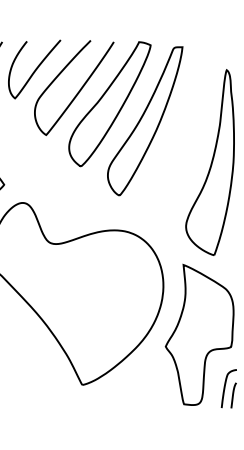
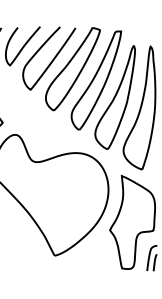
part: (172, 146) -> (114, 97), added

